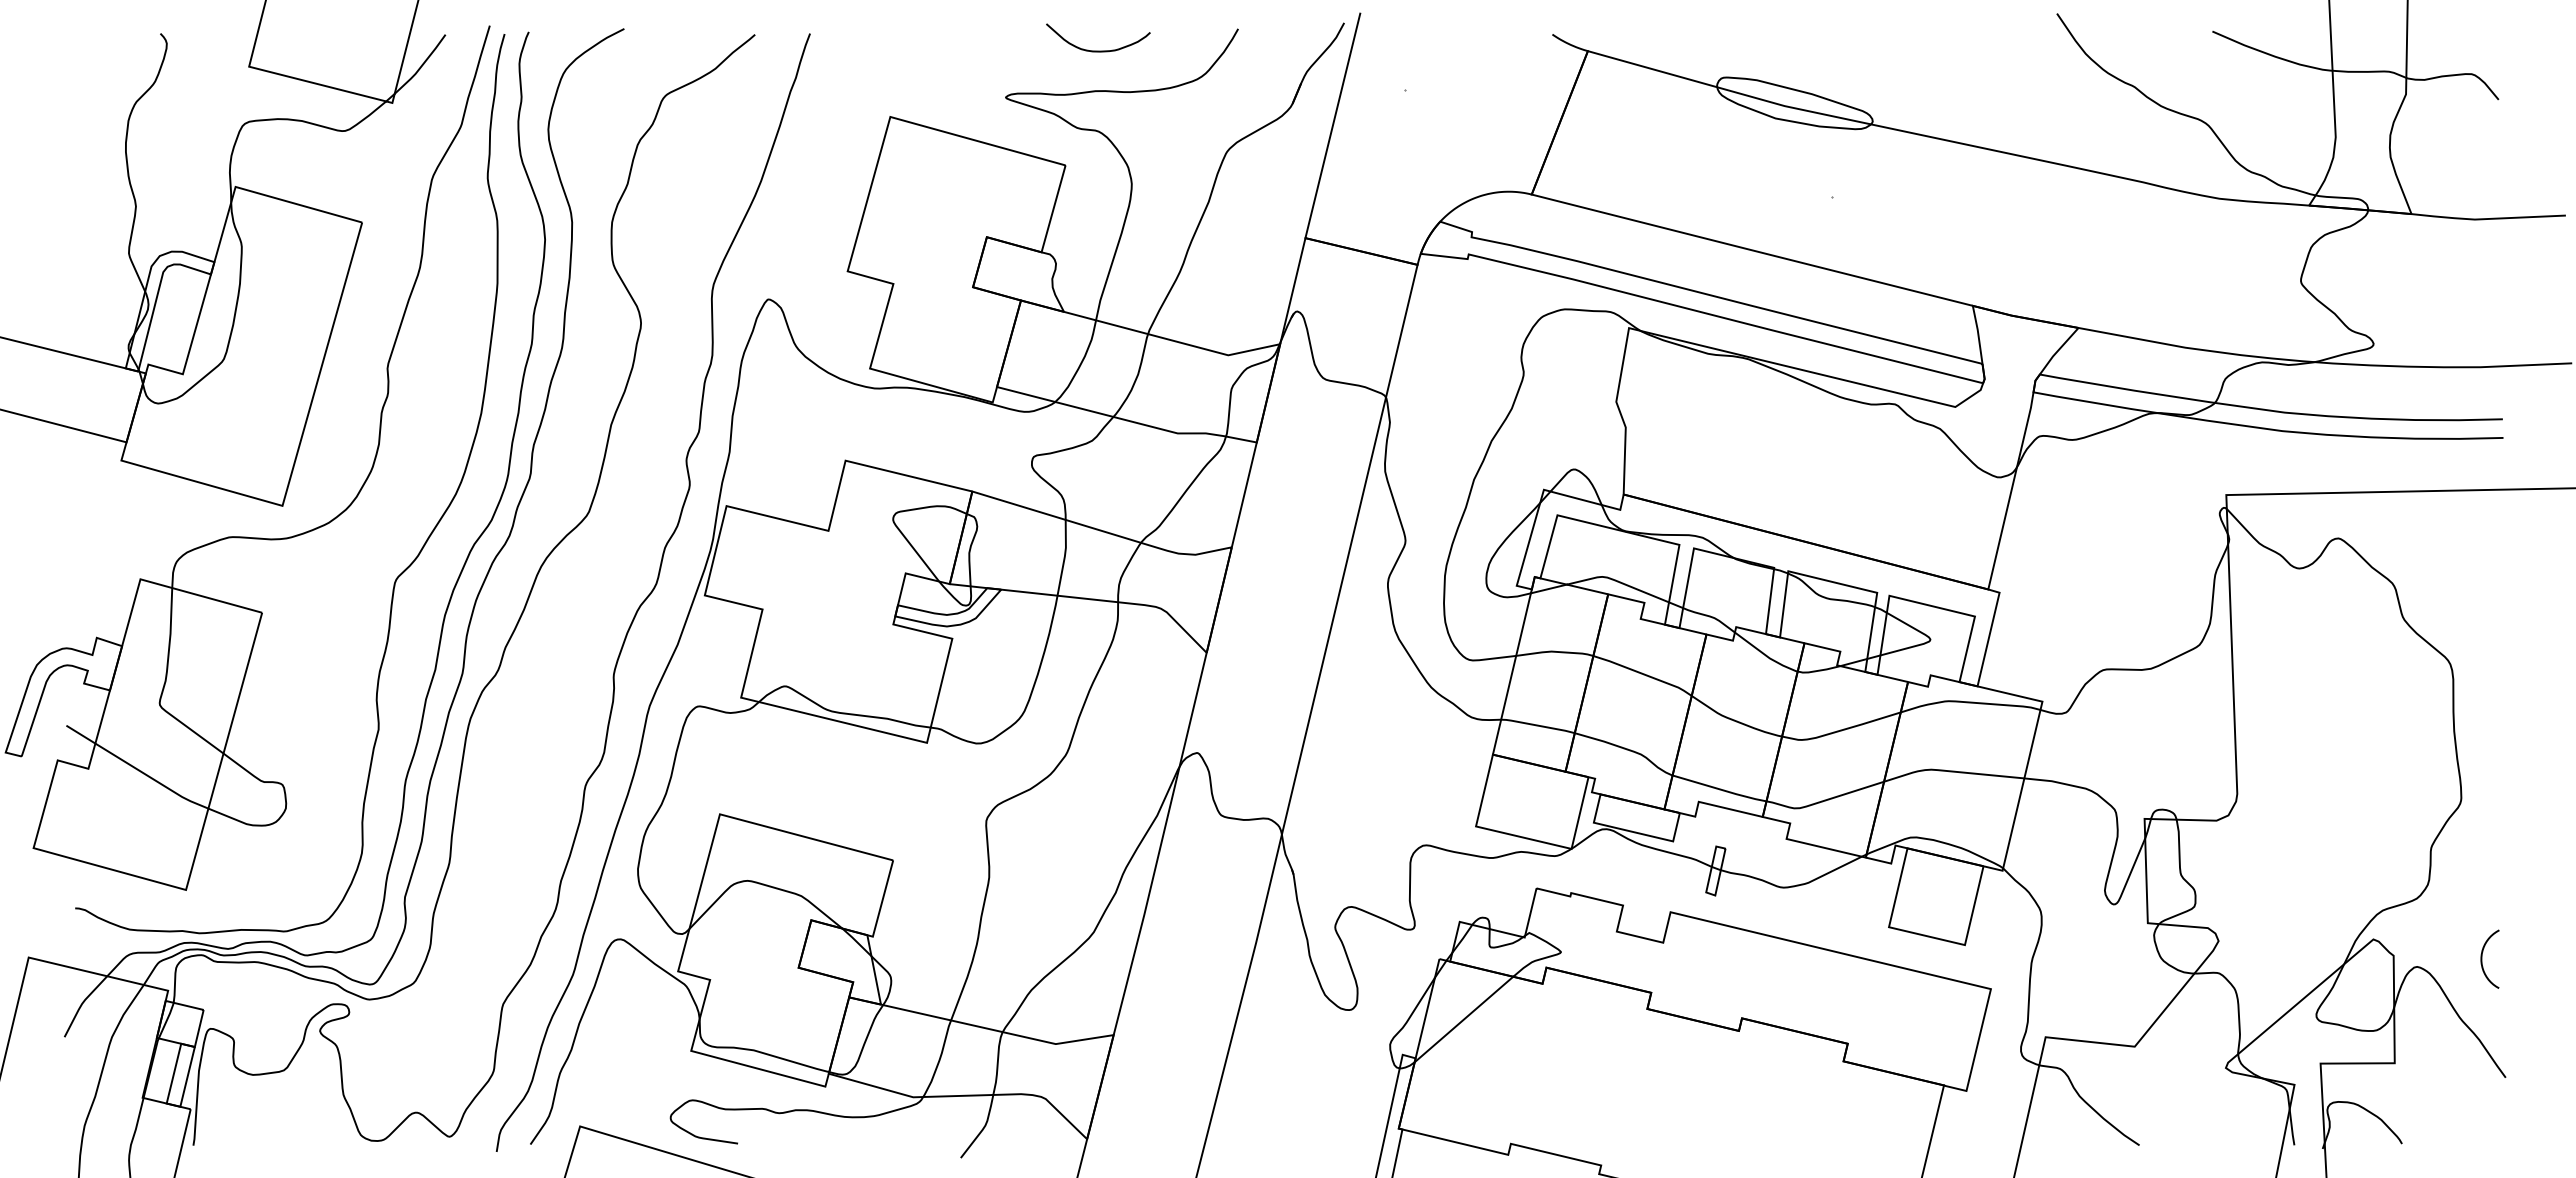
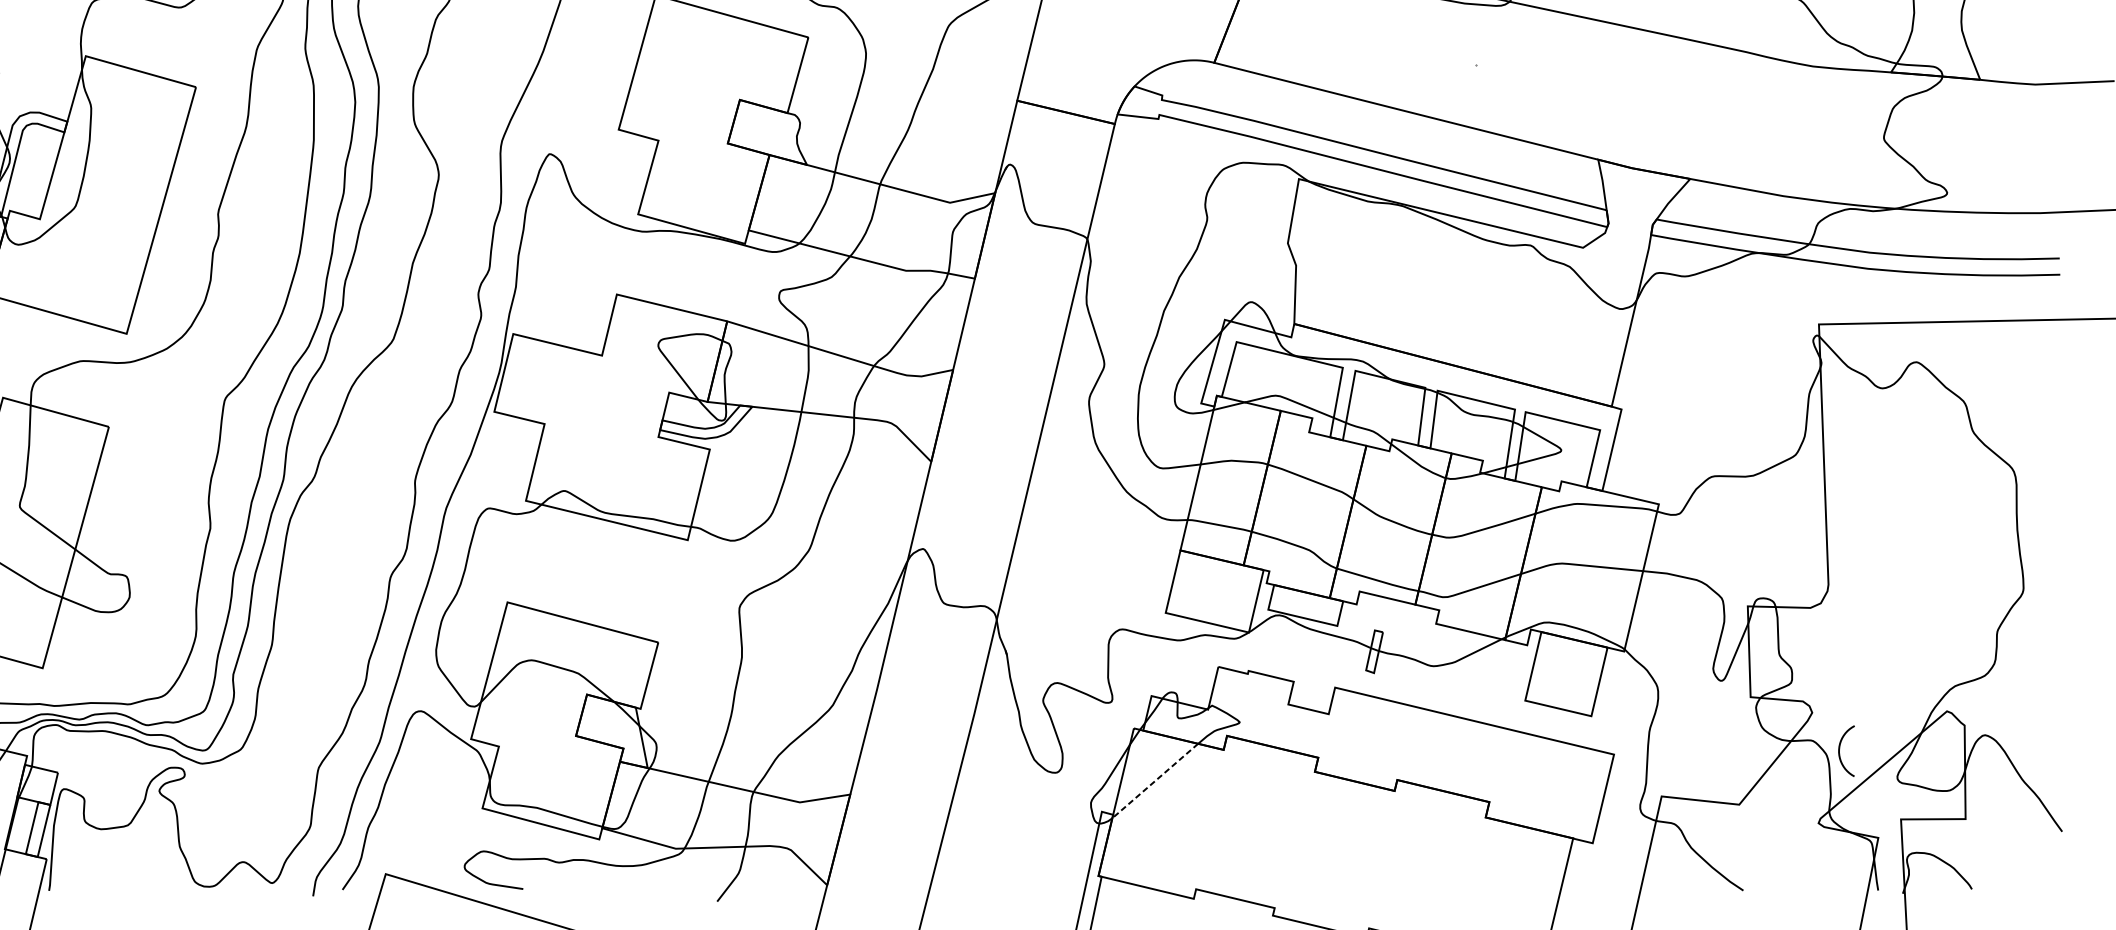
curve: (2482, 958) -> (1840, 750), moved
line: (1463, 1019) -> (1154, 781), solid -> dashed

